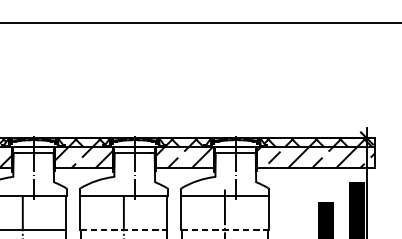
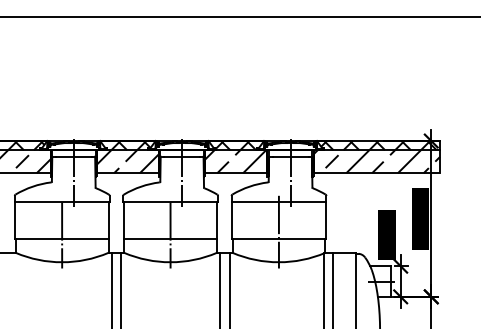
line: (123, 229) -> (170, 238), dashed -> solid
line: (224, 229) -> (278, 238), dashed -> solid

